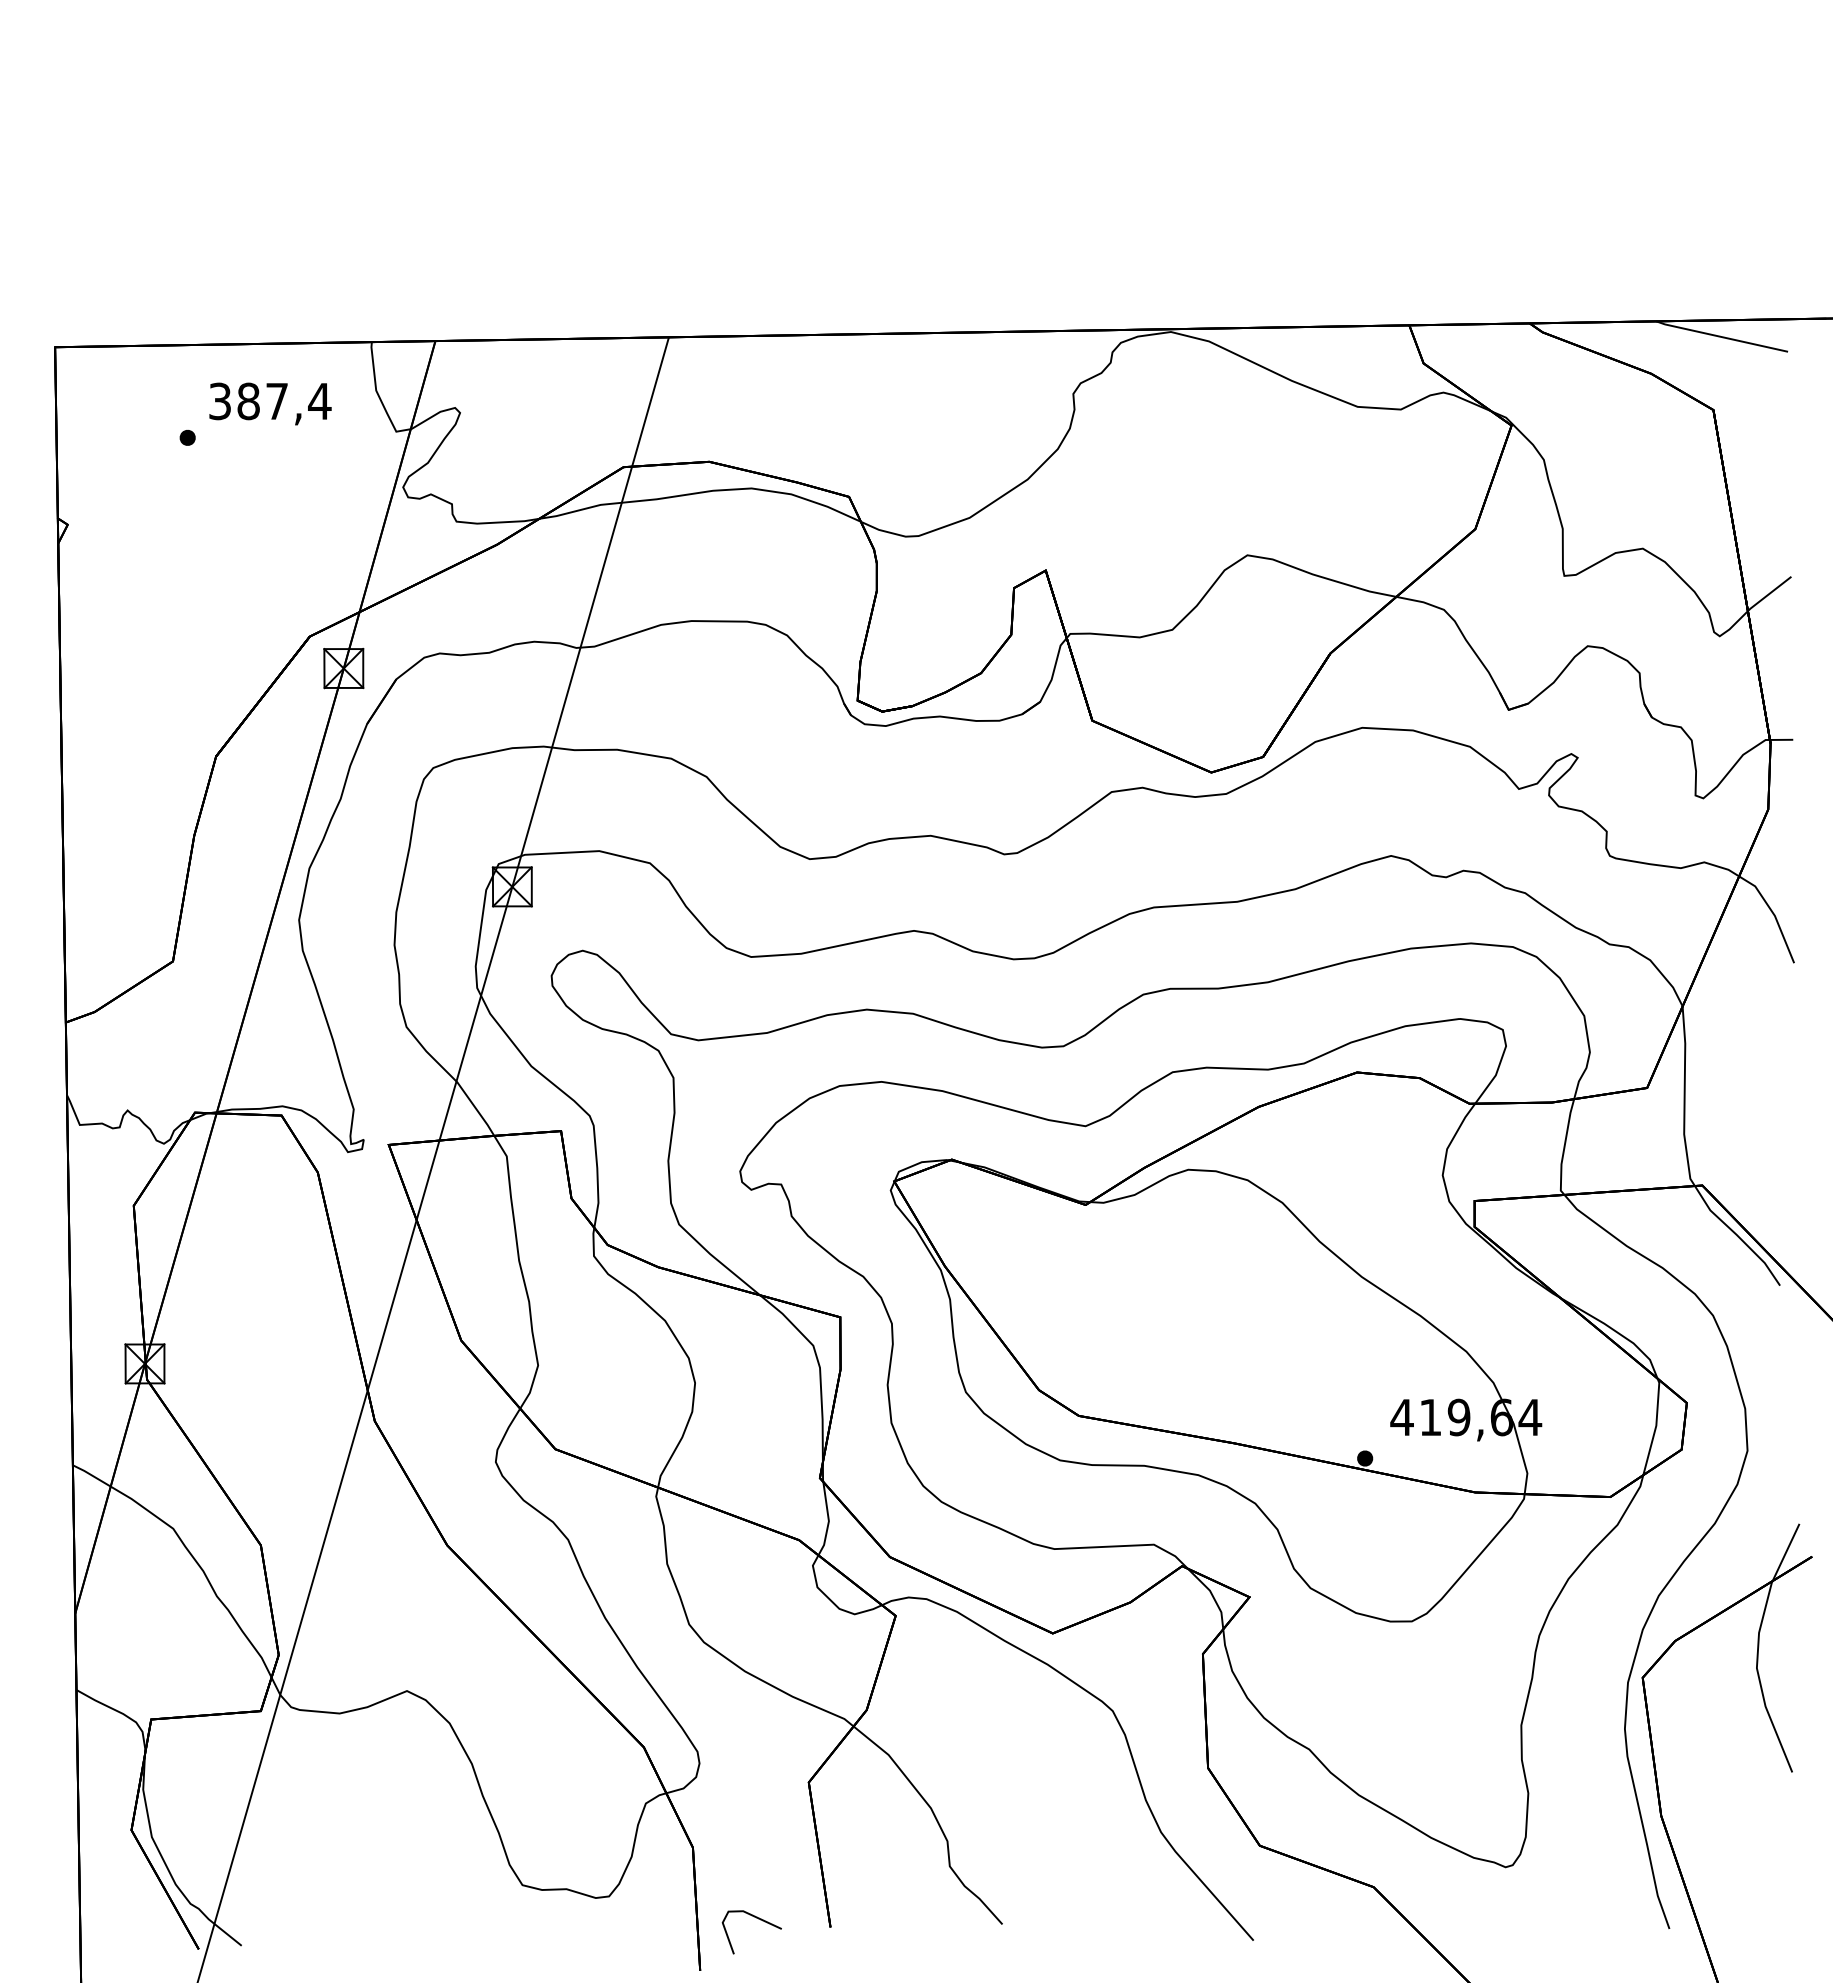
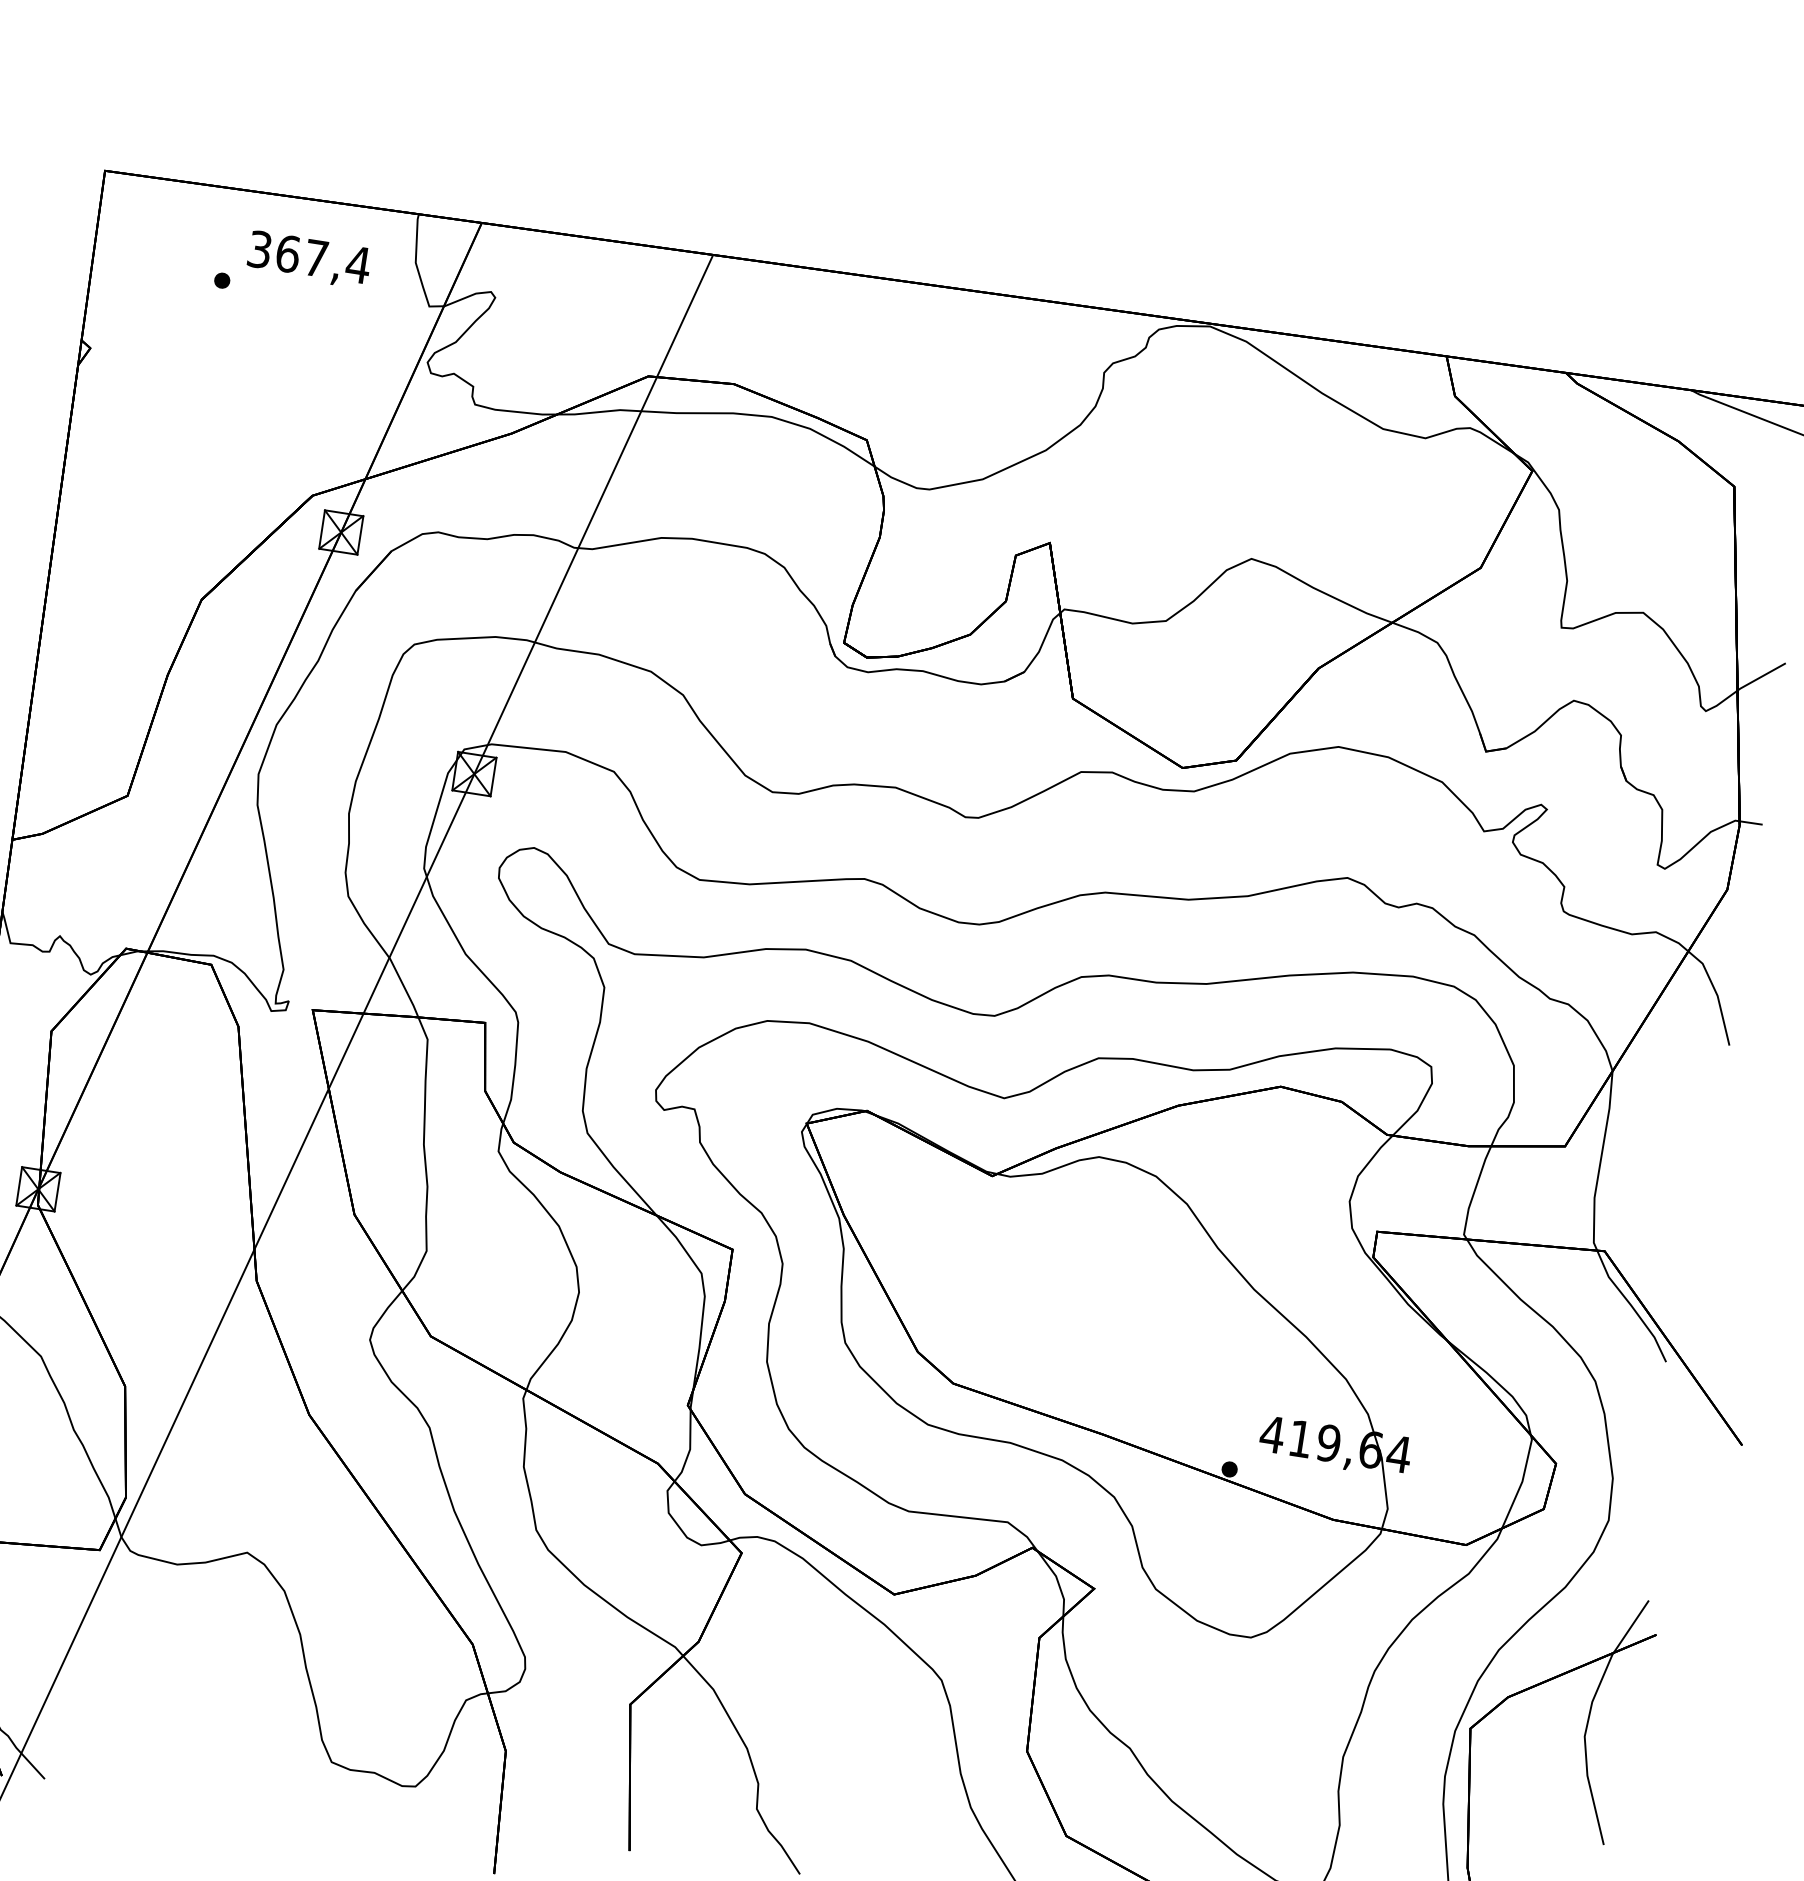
text: (248, 401) -> (287, 254), 387,4 -> 367,4
line: (758, 1919) -> (559, 1832), removed

